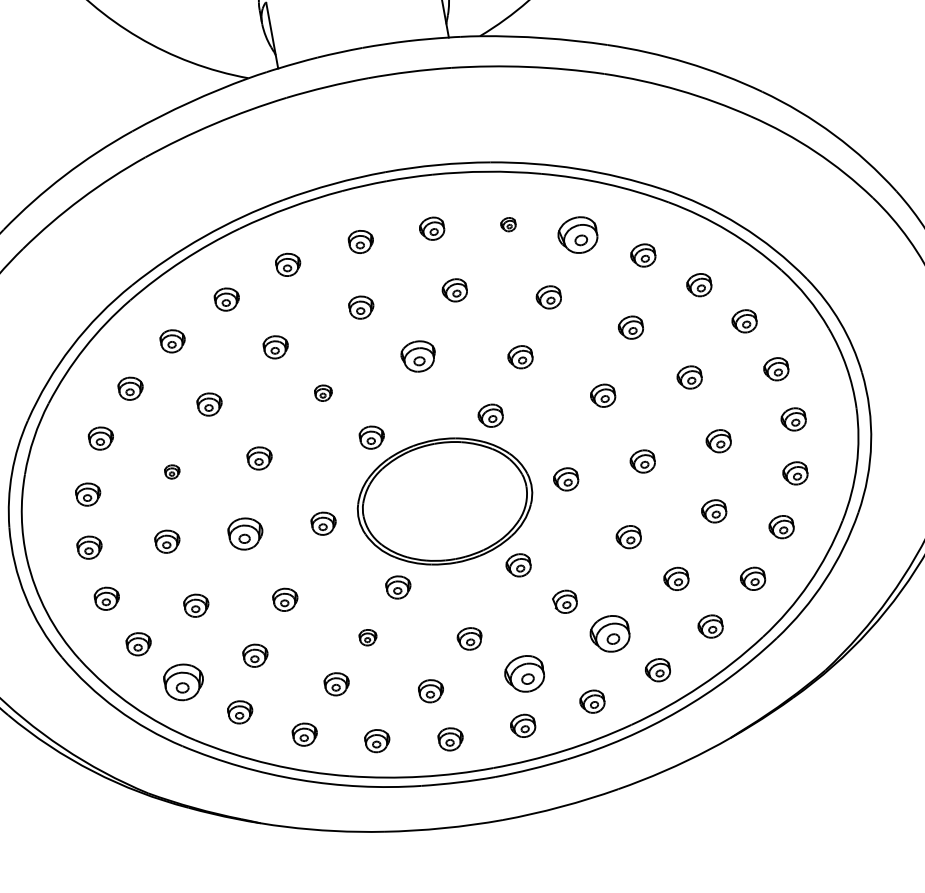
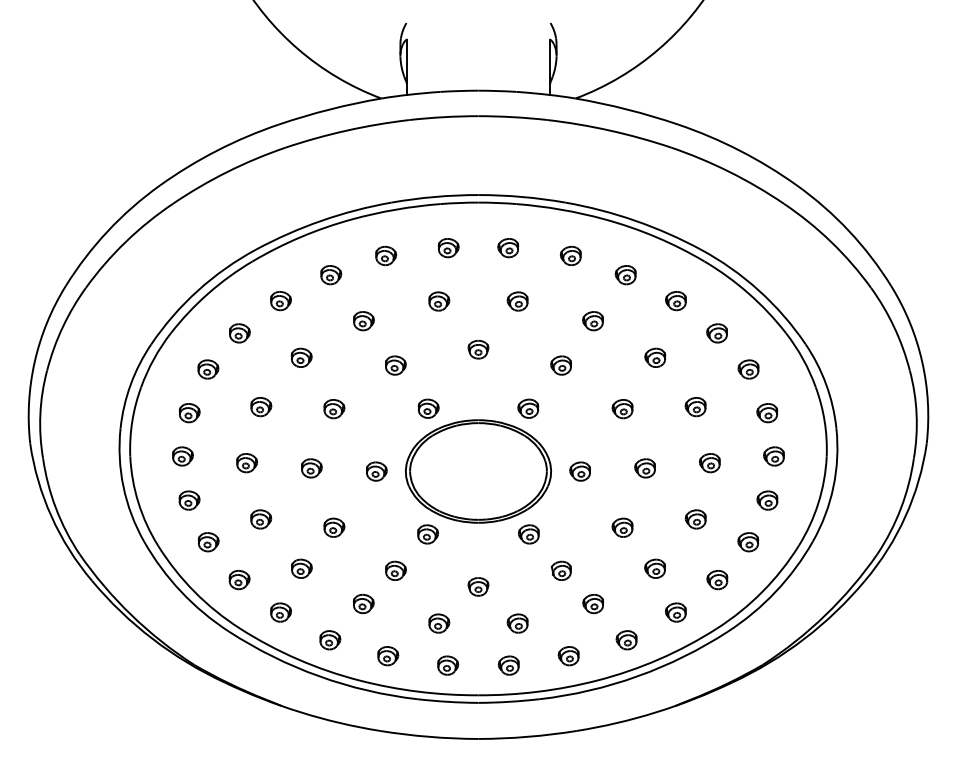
part: (507, 224) -> (570, 255), size x1.67
part: (577, 236) -> (625, 275), size x0.62
part: (418, 356) -> (478, 349), size x0.71
part: (323, 393) -> (395, 365), size x1.43
part: (172, 472) -> (261, 407), size x1.67
part: (245, 534) -> (311, 468), size x0.71
part: (610, 634) -> (593, 604), size x0.62
part: (367, 637) -> (395, 570), size x1.43
part: (524, 674) -> (517, 623), size x0.62
part: (183, 683) -> (239, 580), size x0.62

